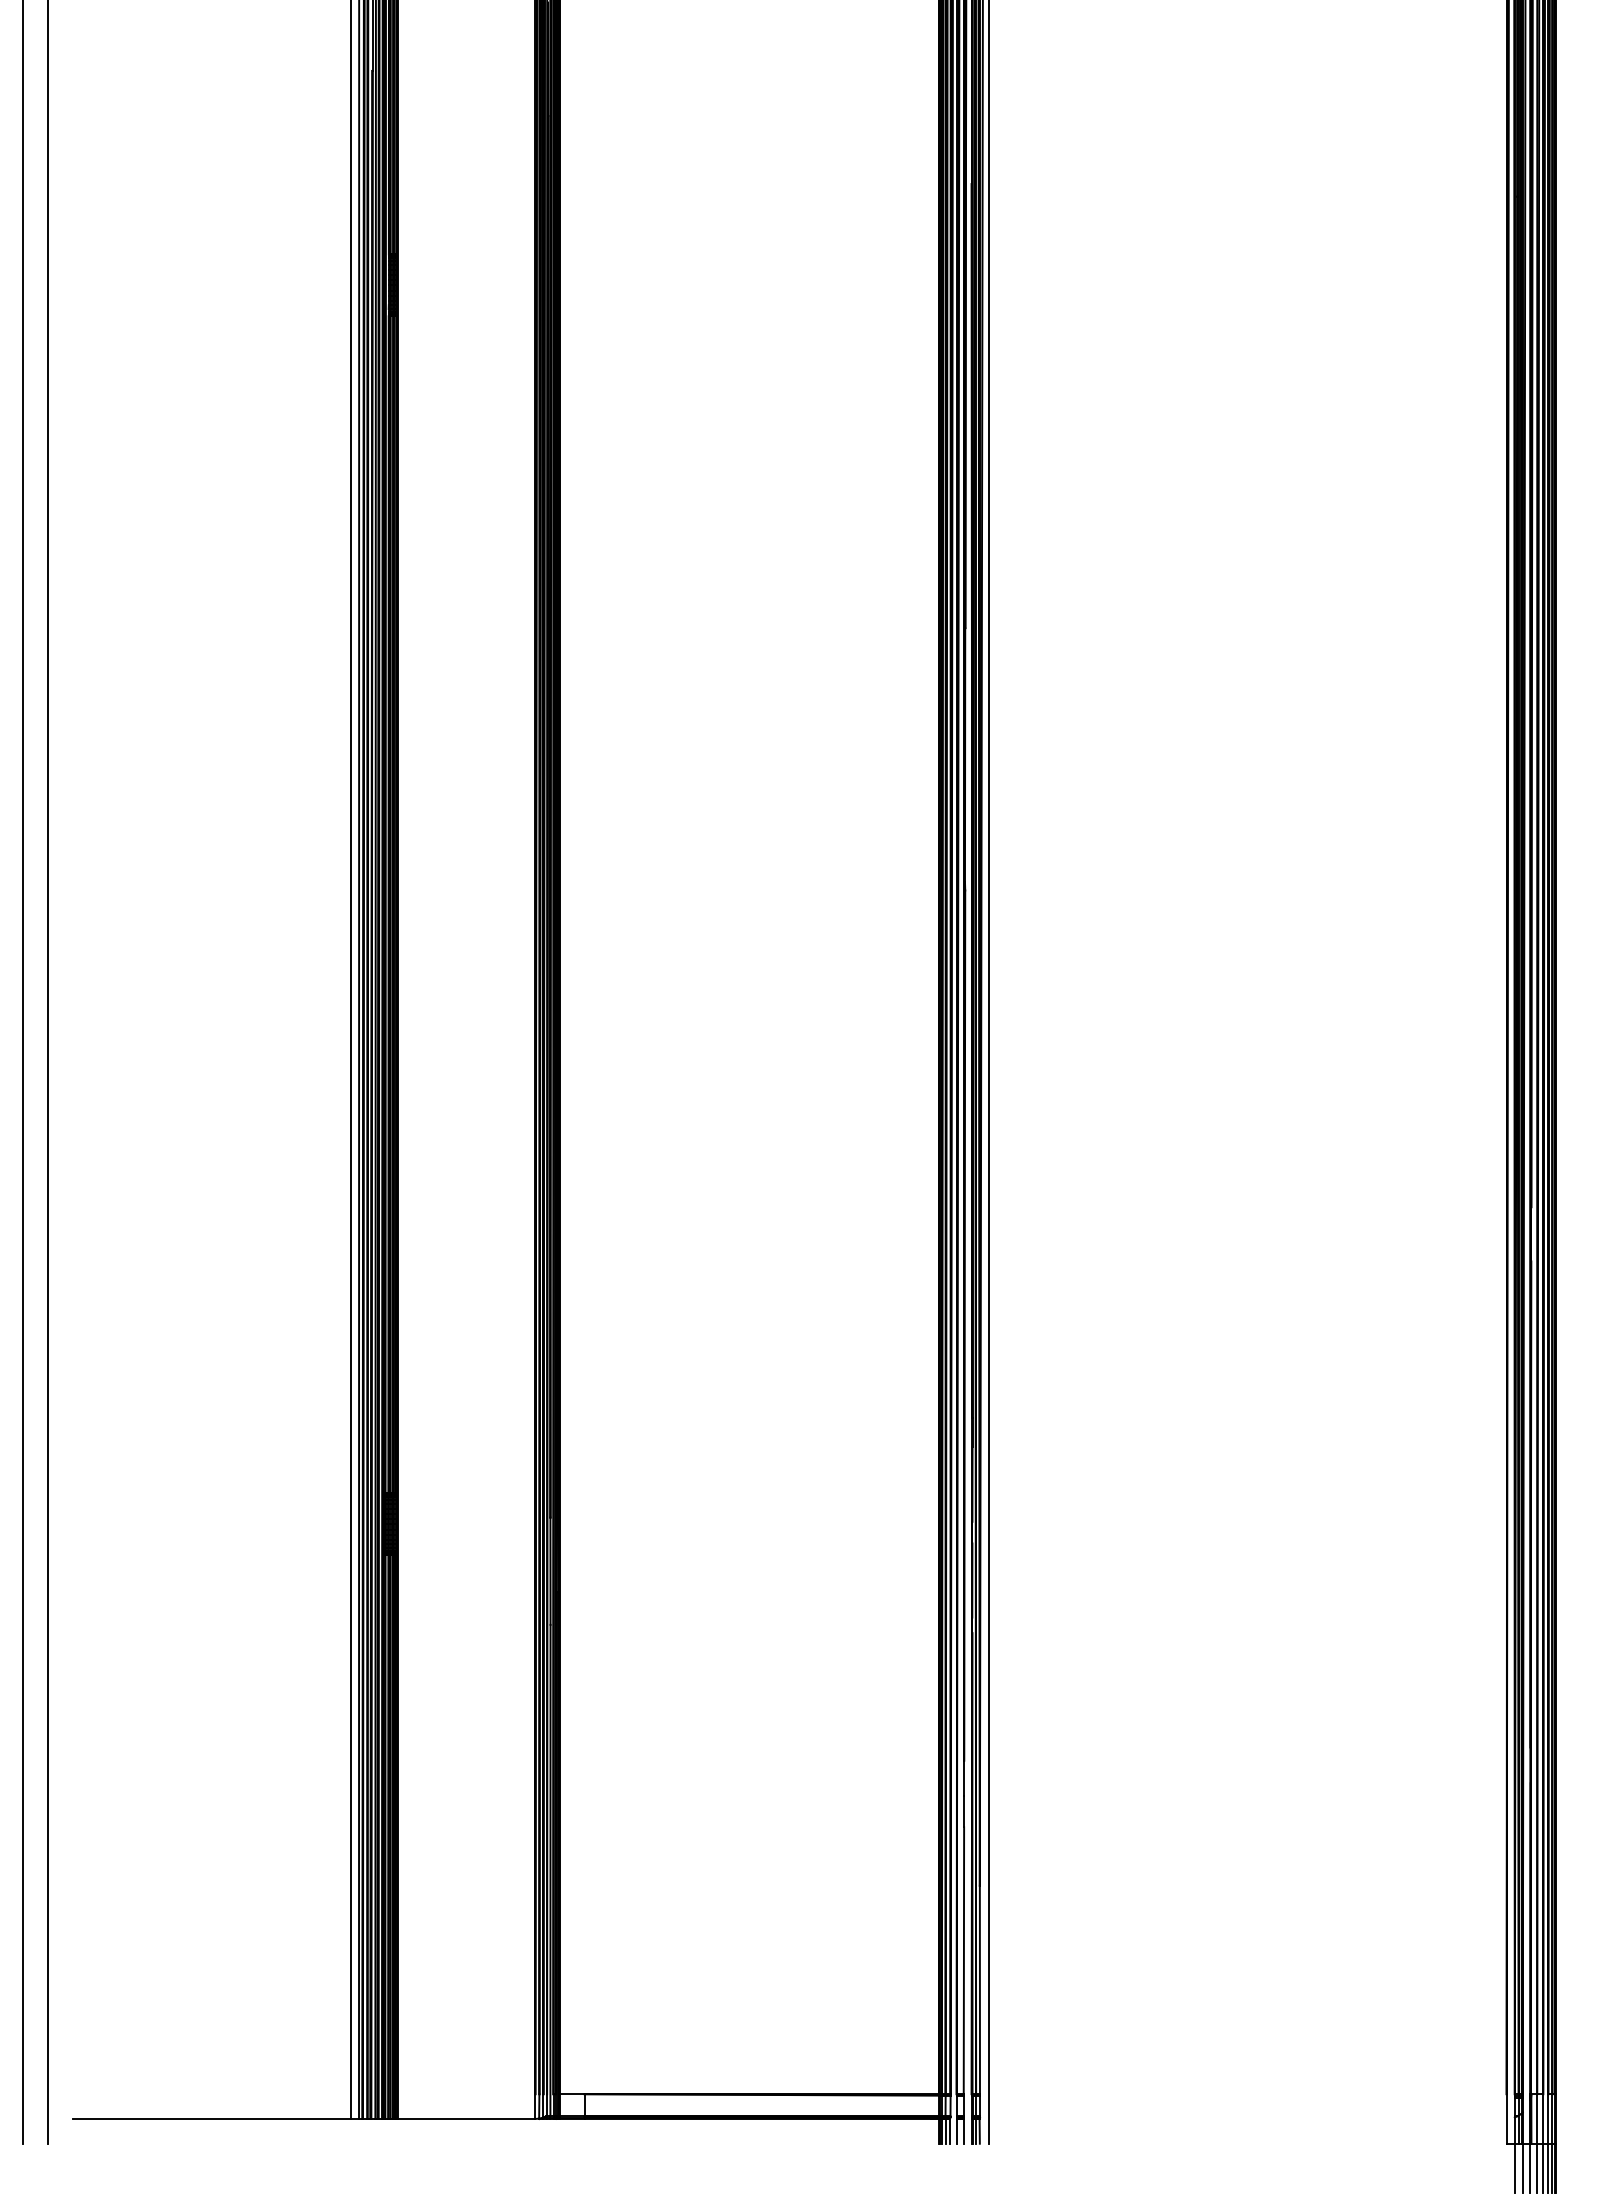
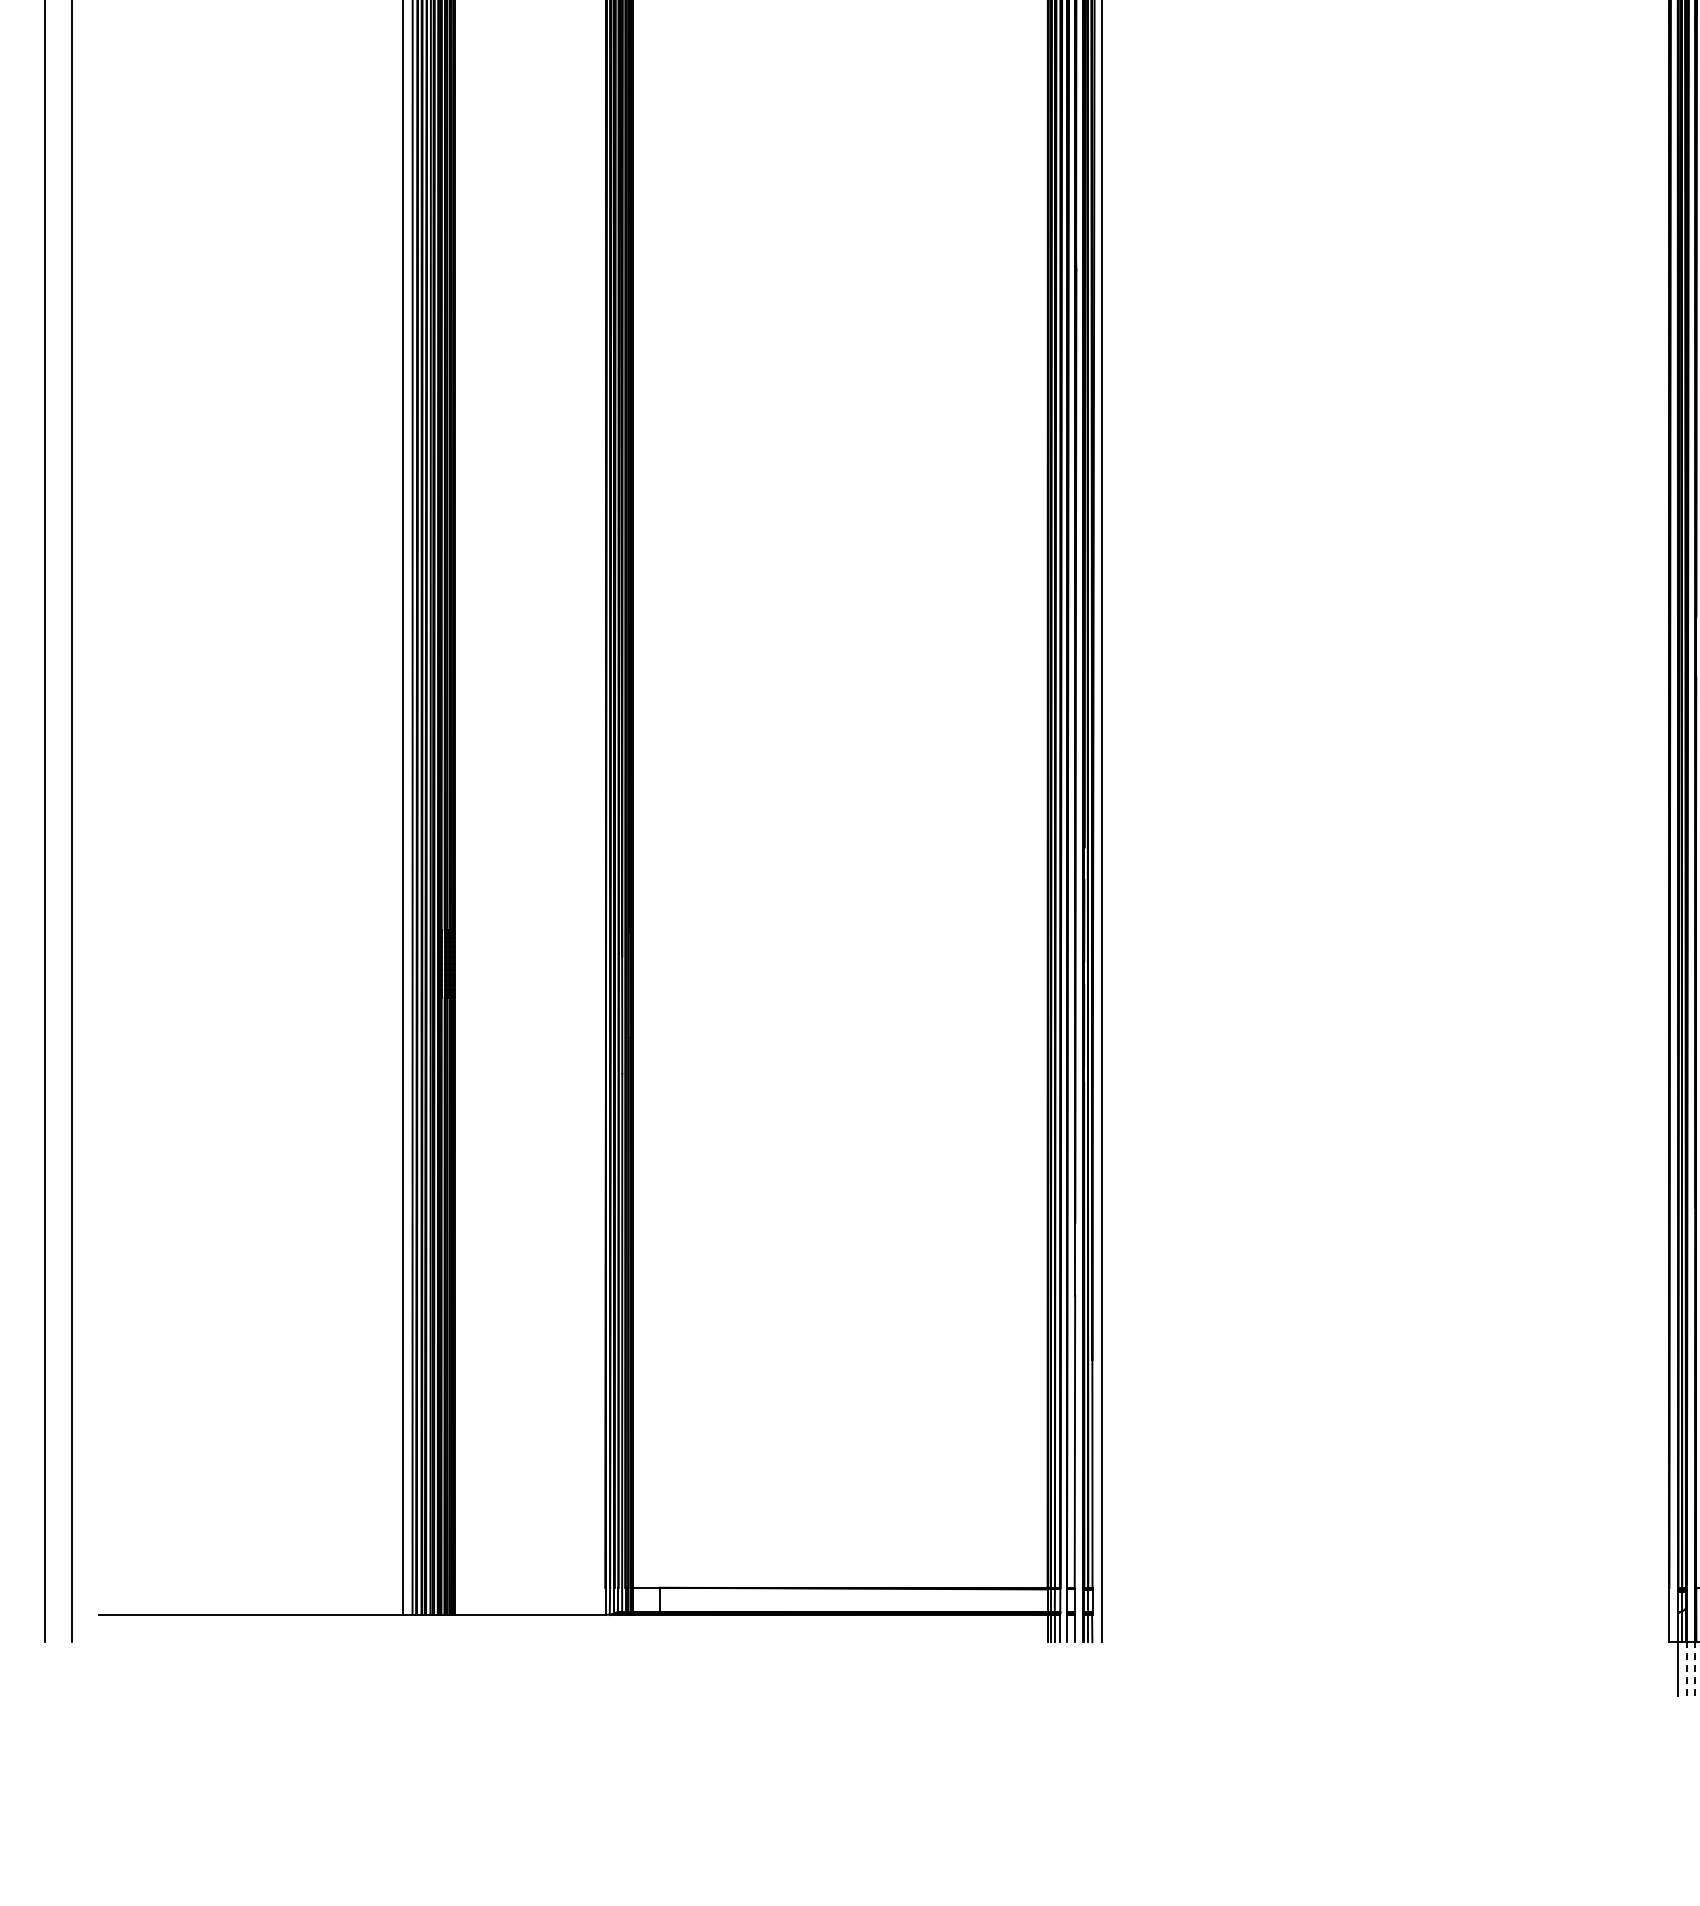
line: (1522, 2168) -> (1686, 1669), solid -> dashed
line: (1530, 2168) -> (1695, 1669), solid -> dashed

